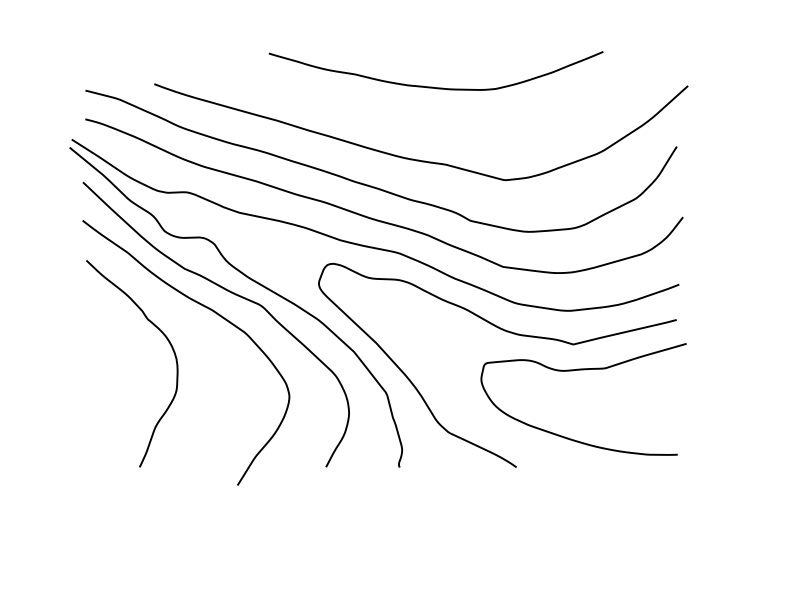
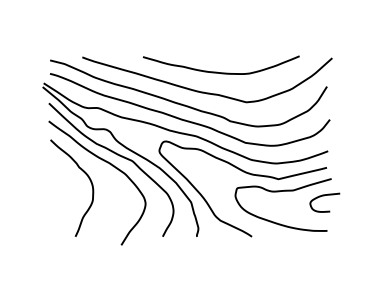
curve: (427, 84) -> (217, 71), moved
curve: (671, 381) -> (324, 196), added

